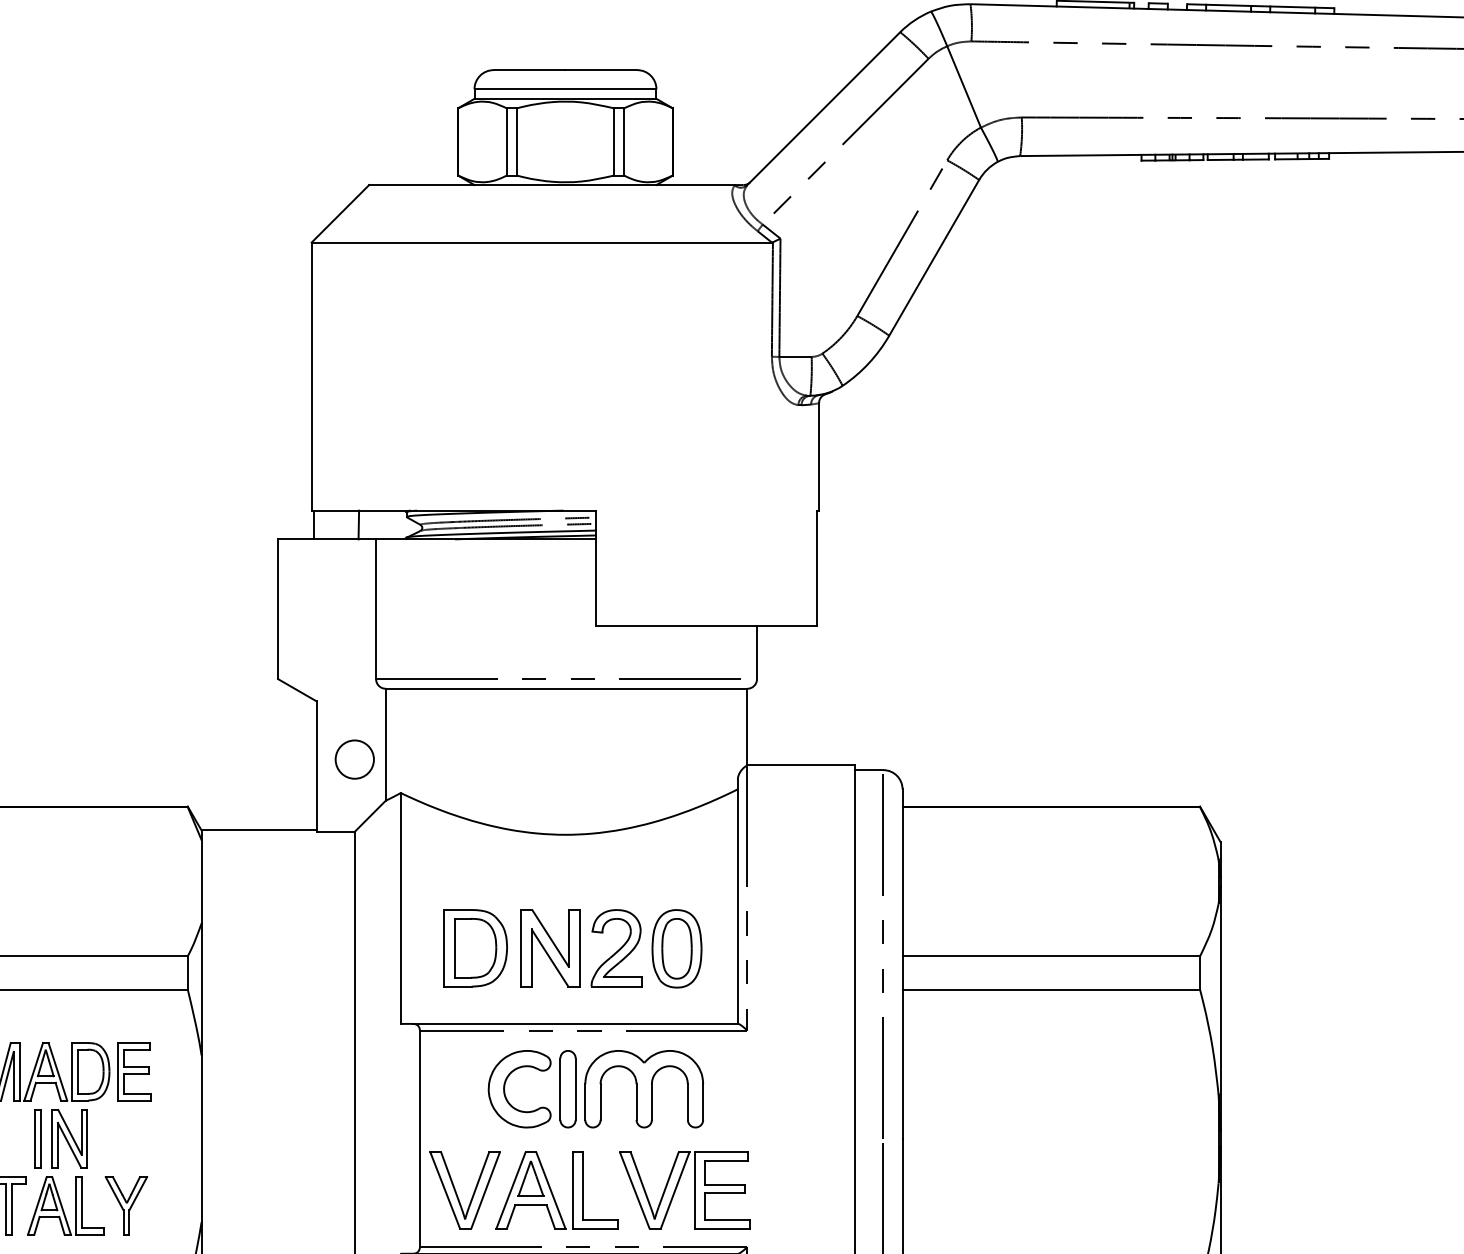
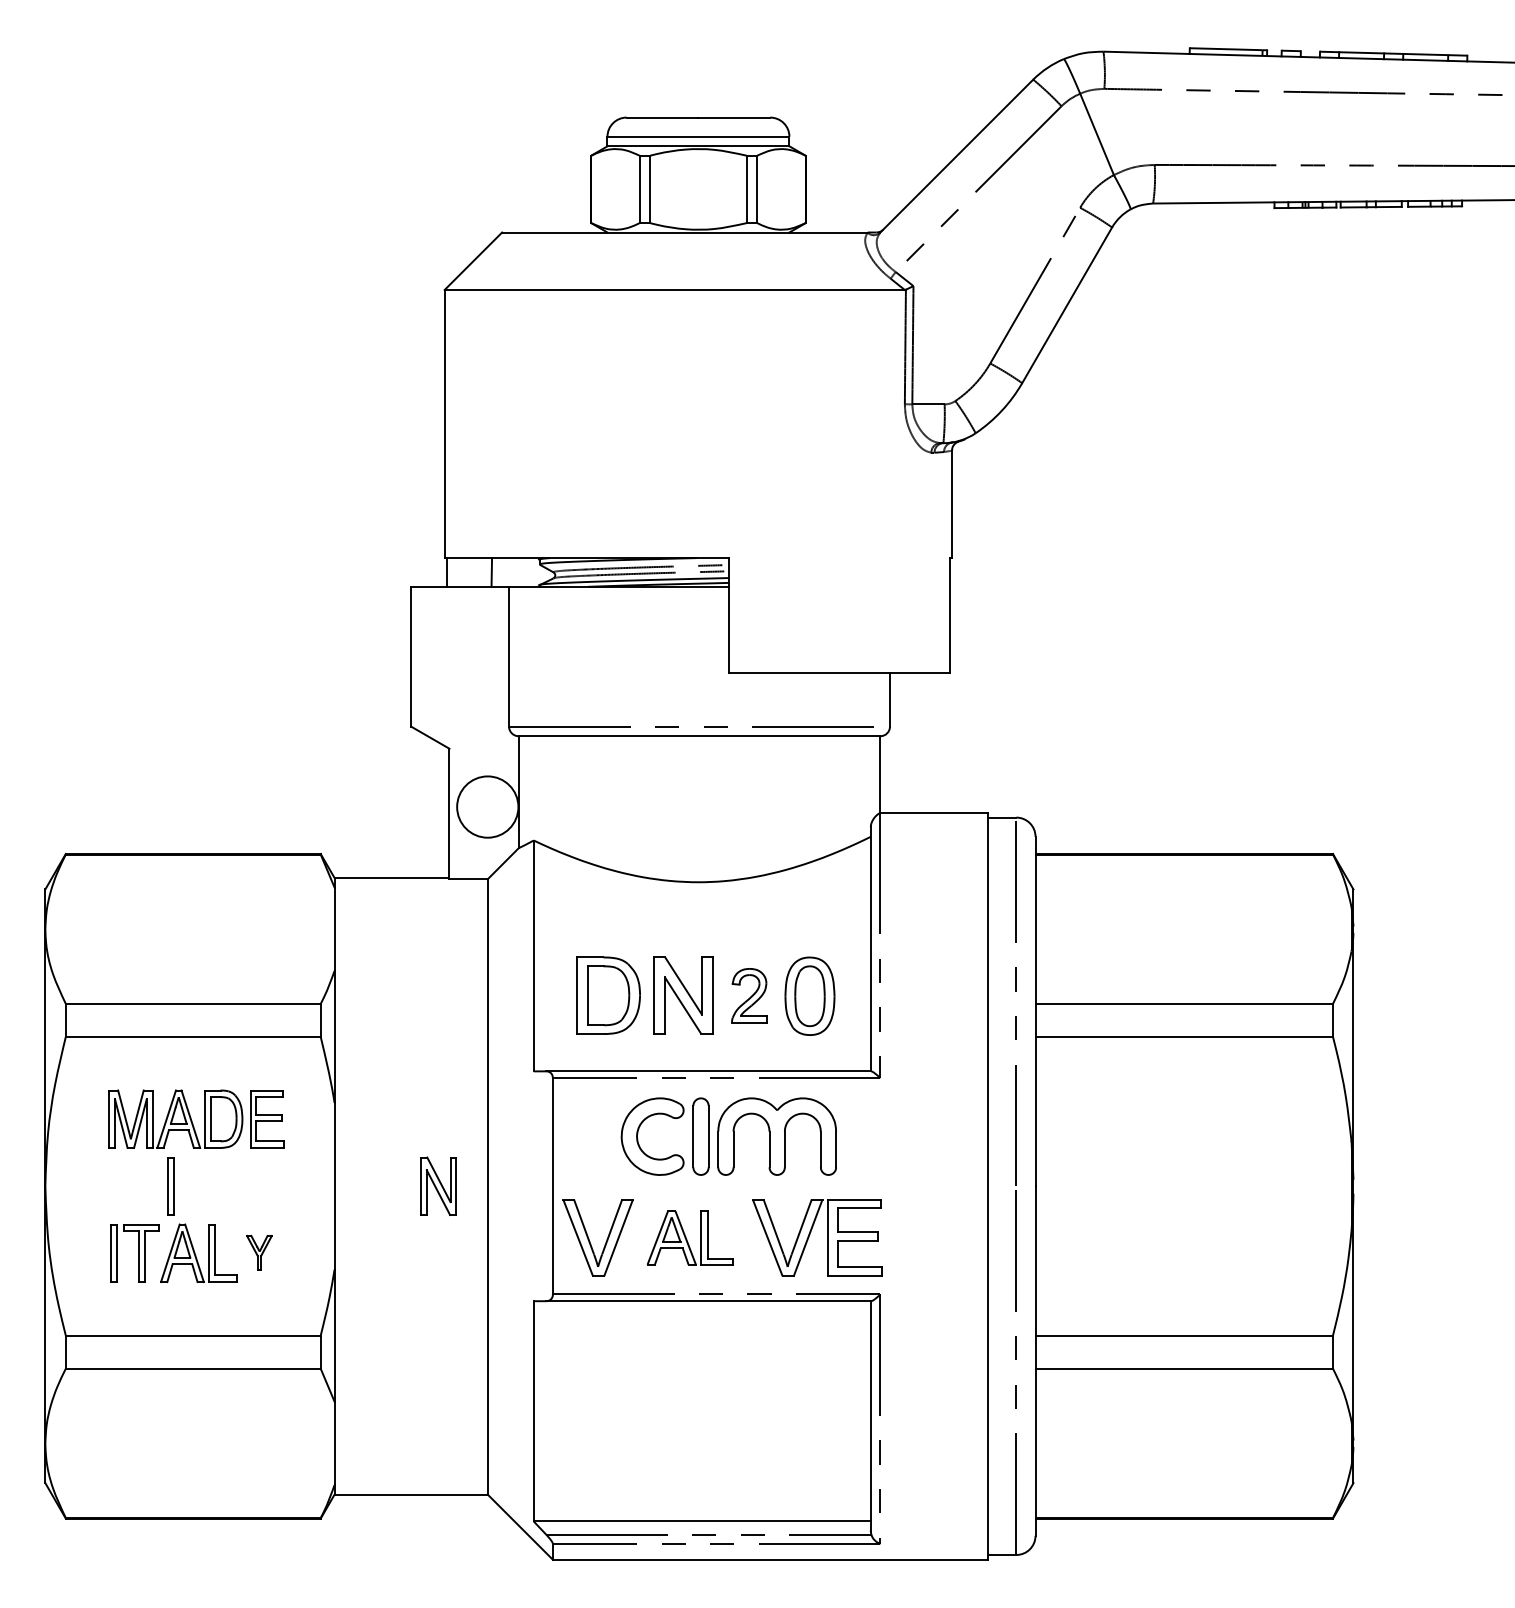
circle: (354, 759) -> (487, 806), size x1.6
part: (616, 948) -> (749, 995), size x0.7
part: (69, 1138) -> (438, 1185), moved
part: (556, 1190) -> (689, 1237), size x0.7
part: (126, 1205) -> (259, 1252), size x0.6

